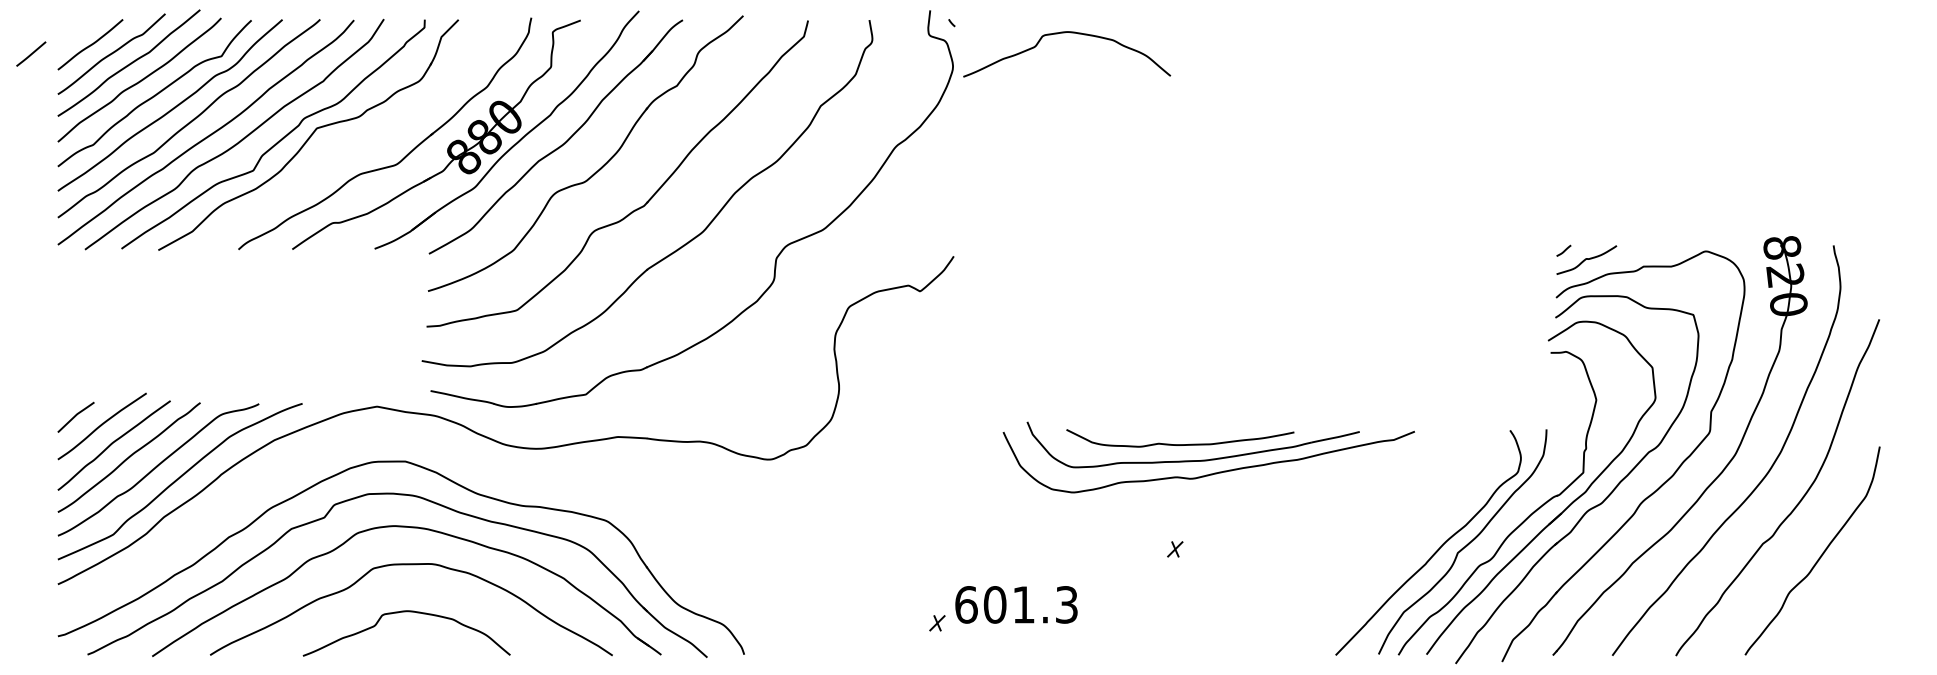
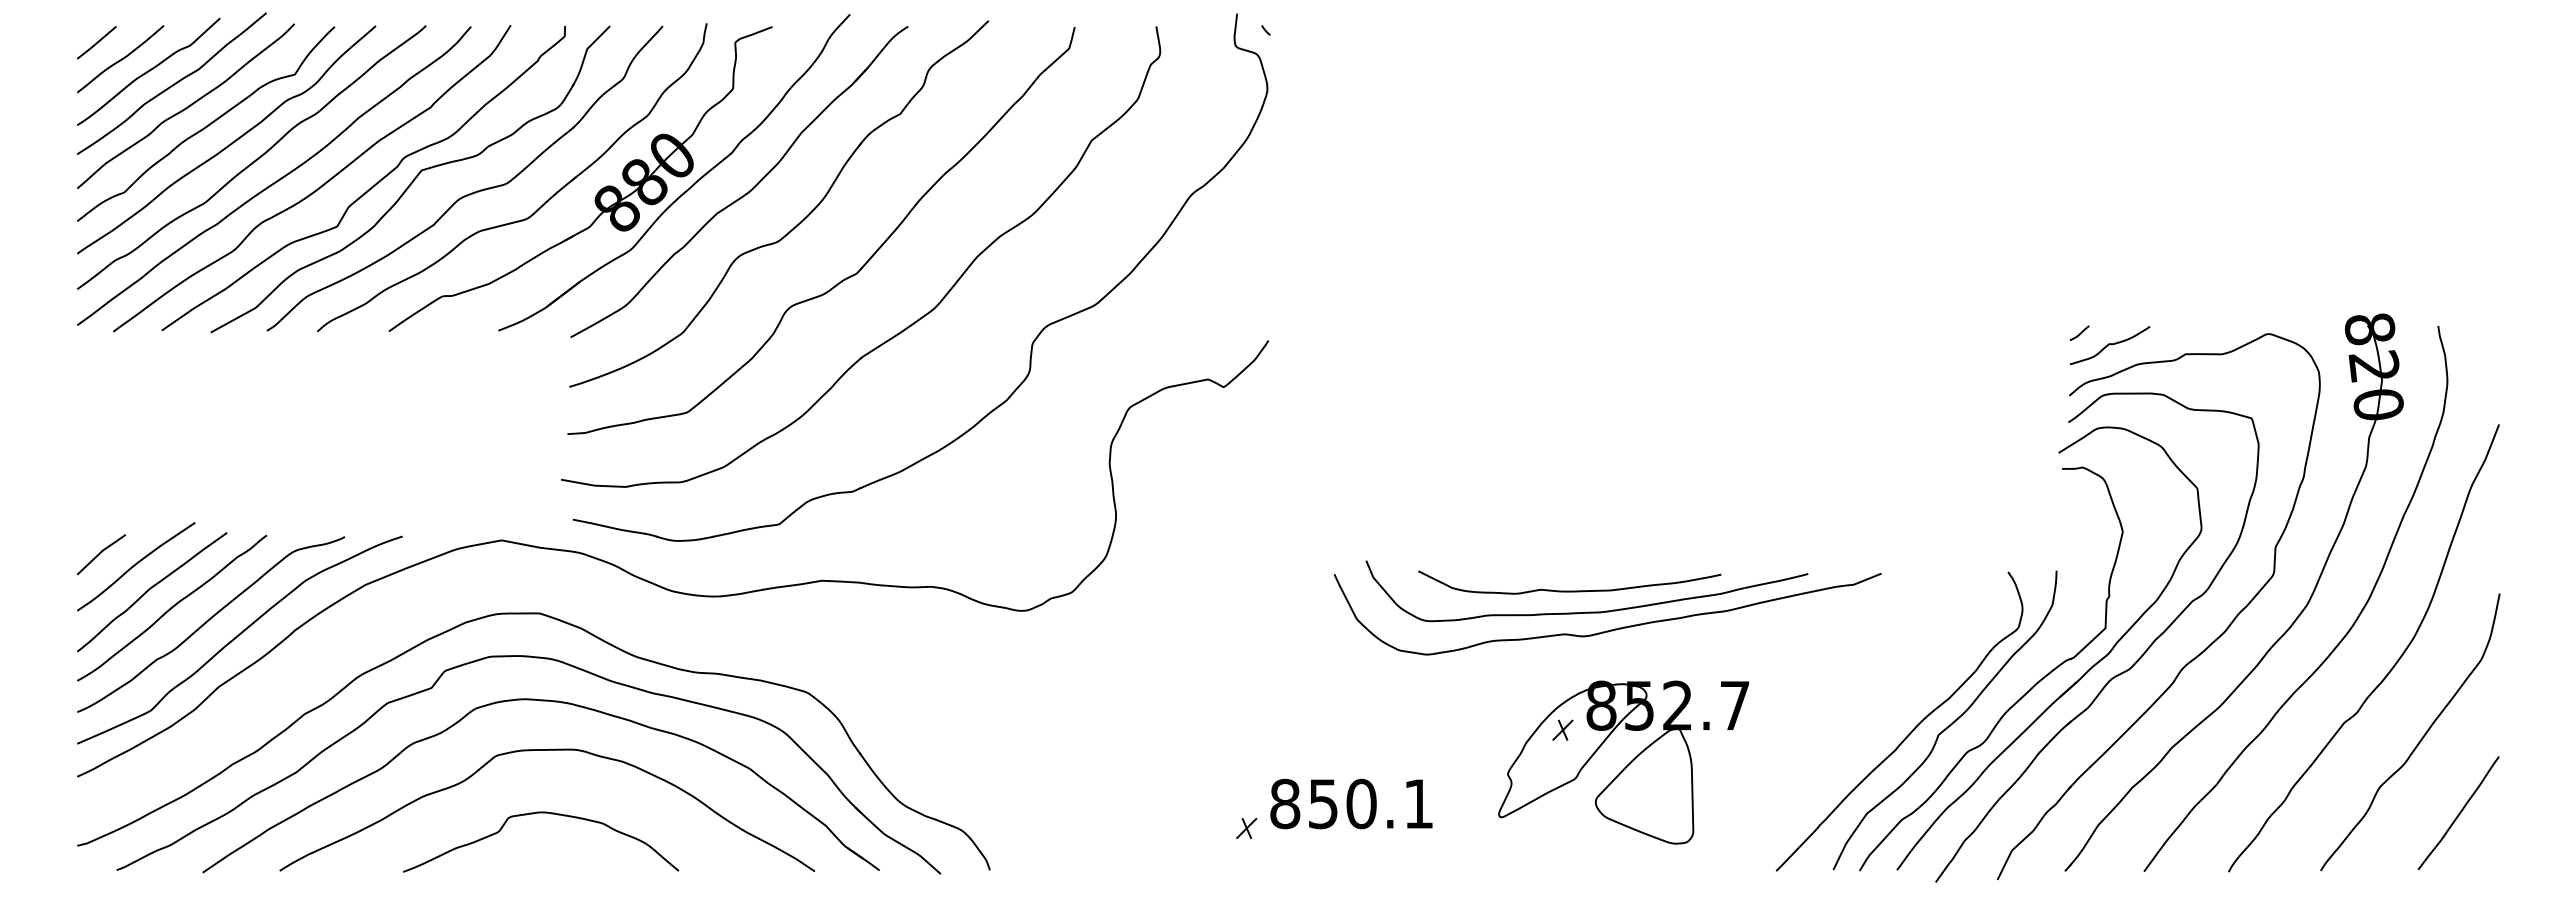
curve: (1067, 32) -> (1419, 43), removed
line: (31, 53) -> (96, 42), moved
part: (354, 144) -> (471, 192), added
part: (1220, 573) -> (1623, 762), added
text: (1016, 604) -> (1351, 803), 601.3 -> 850.1
curve: (1849, 611) -> (2459, 812), added

